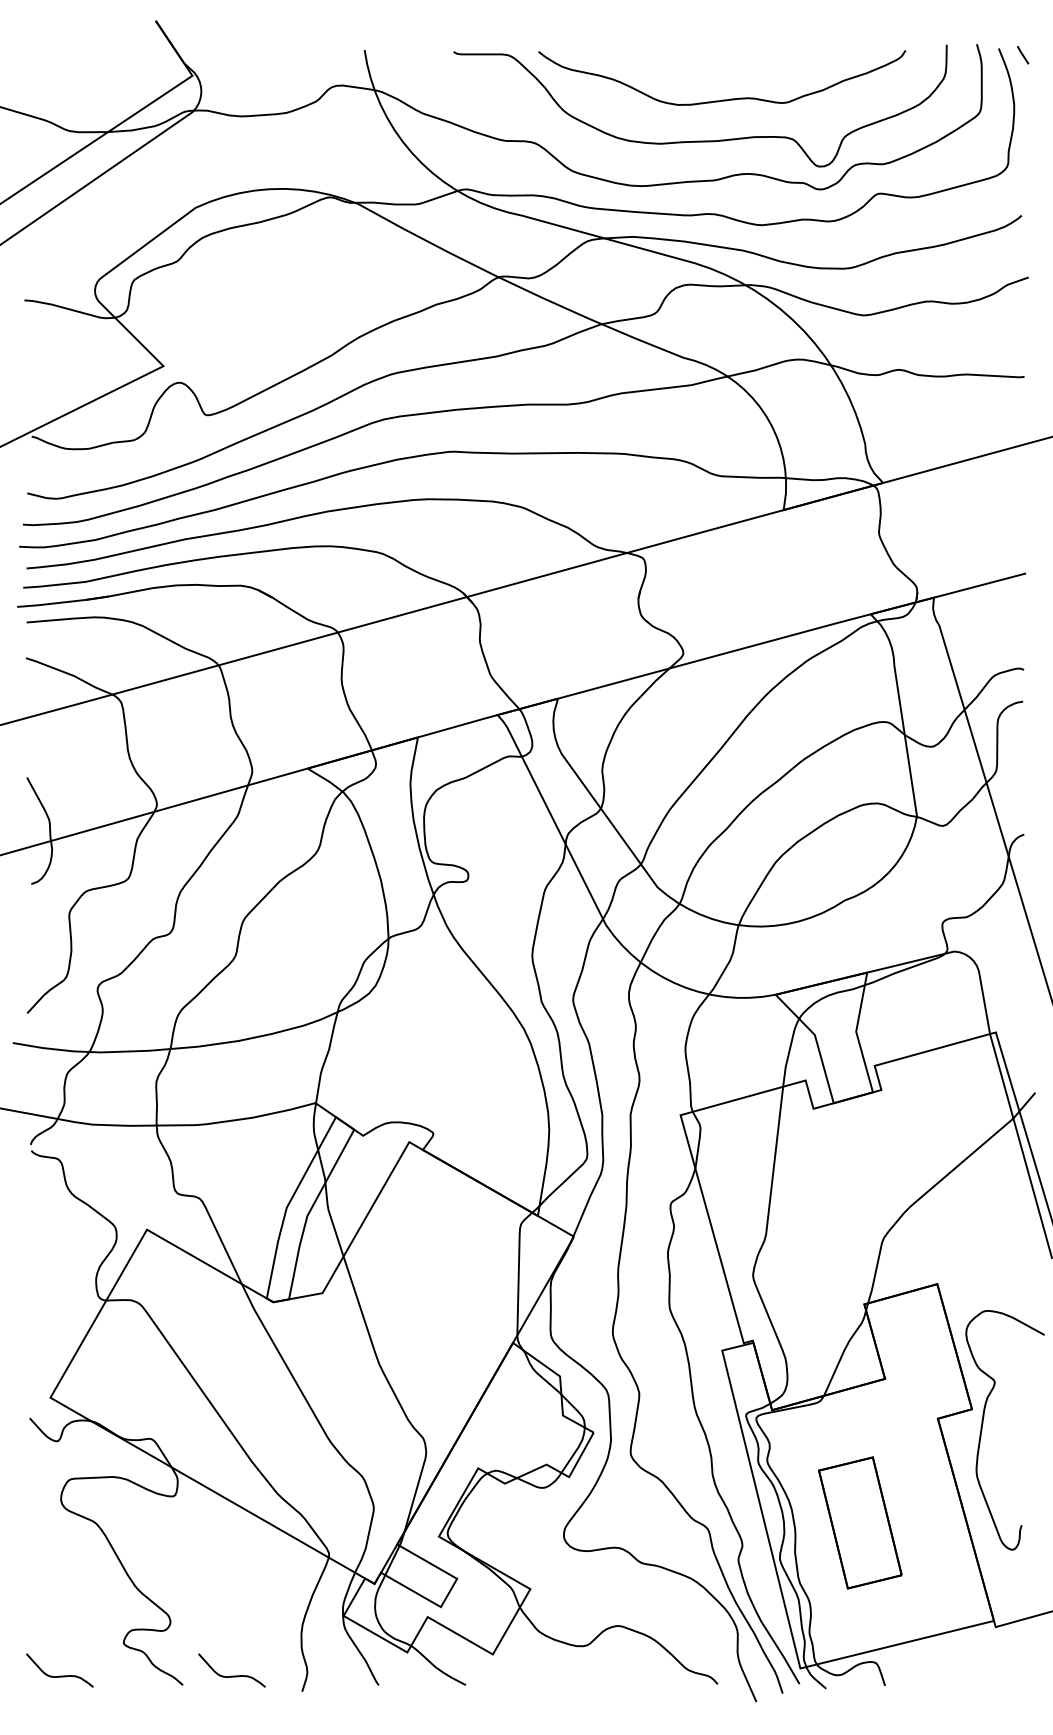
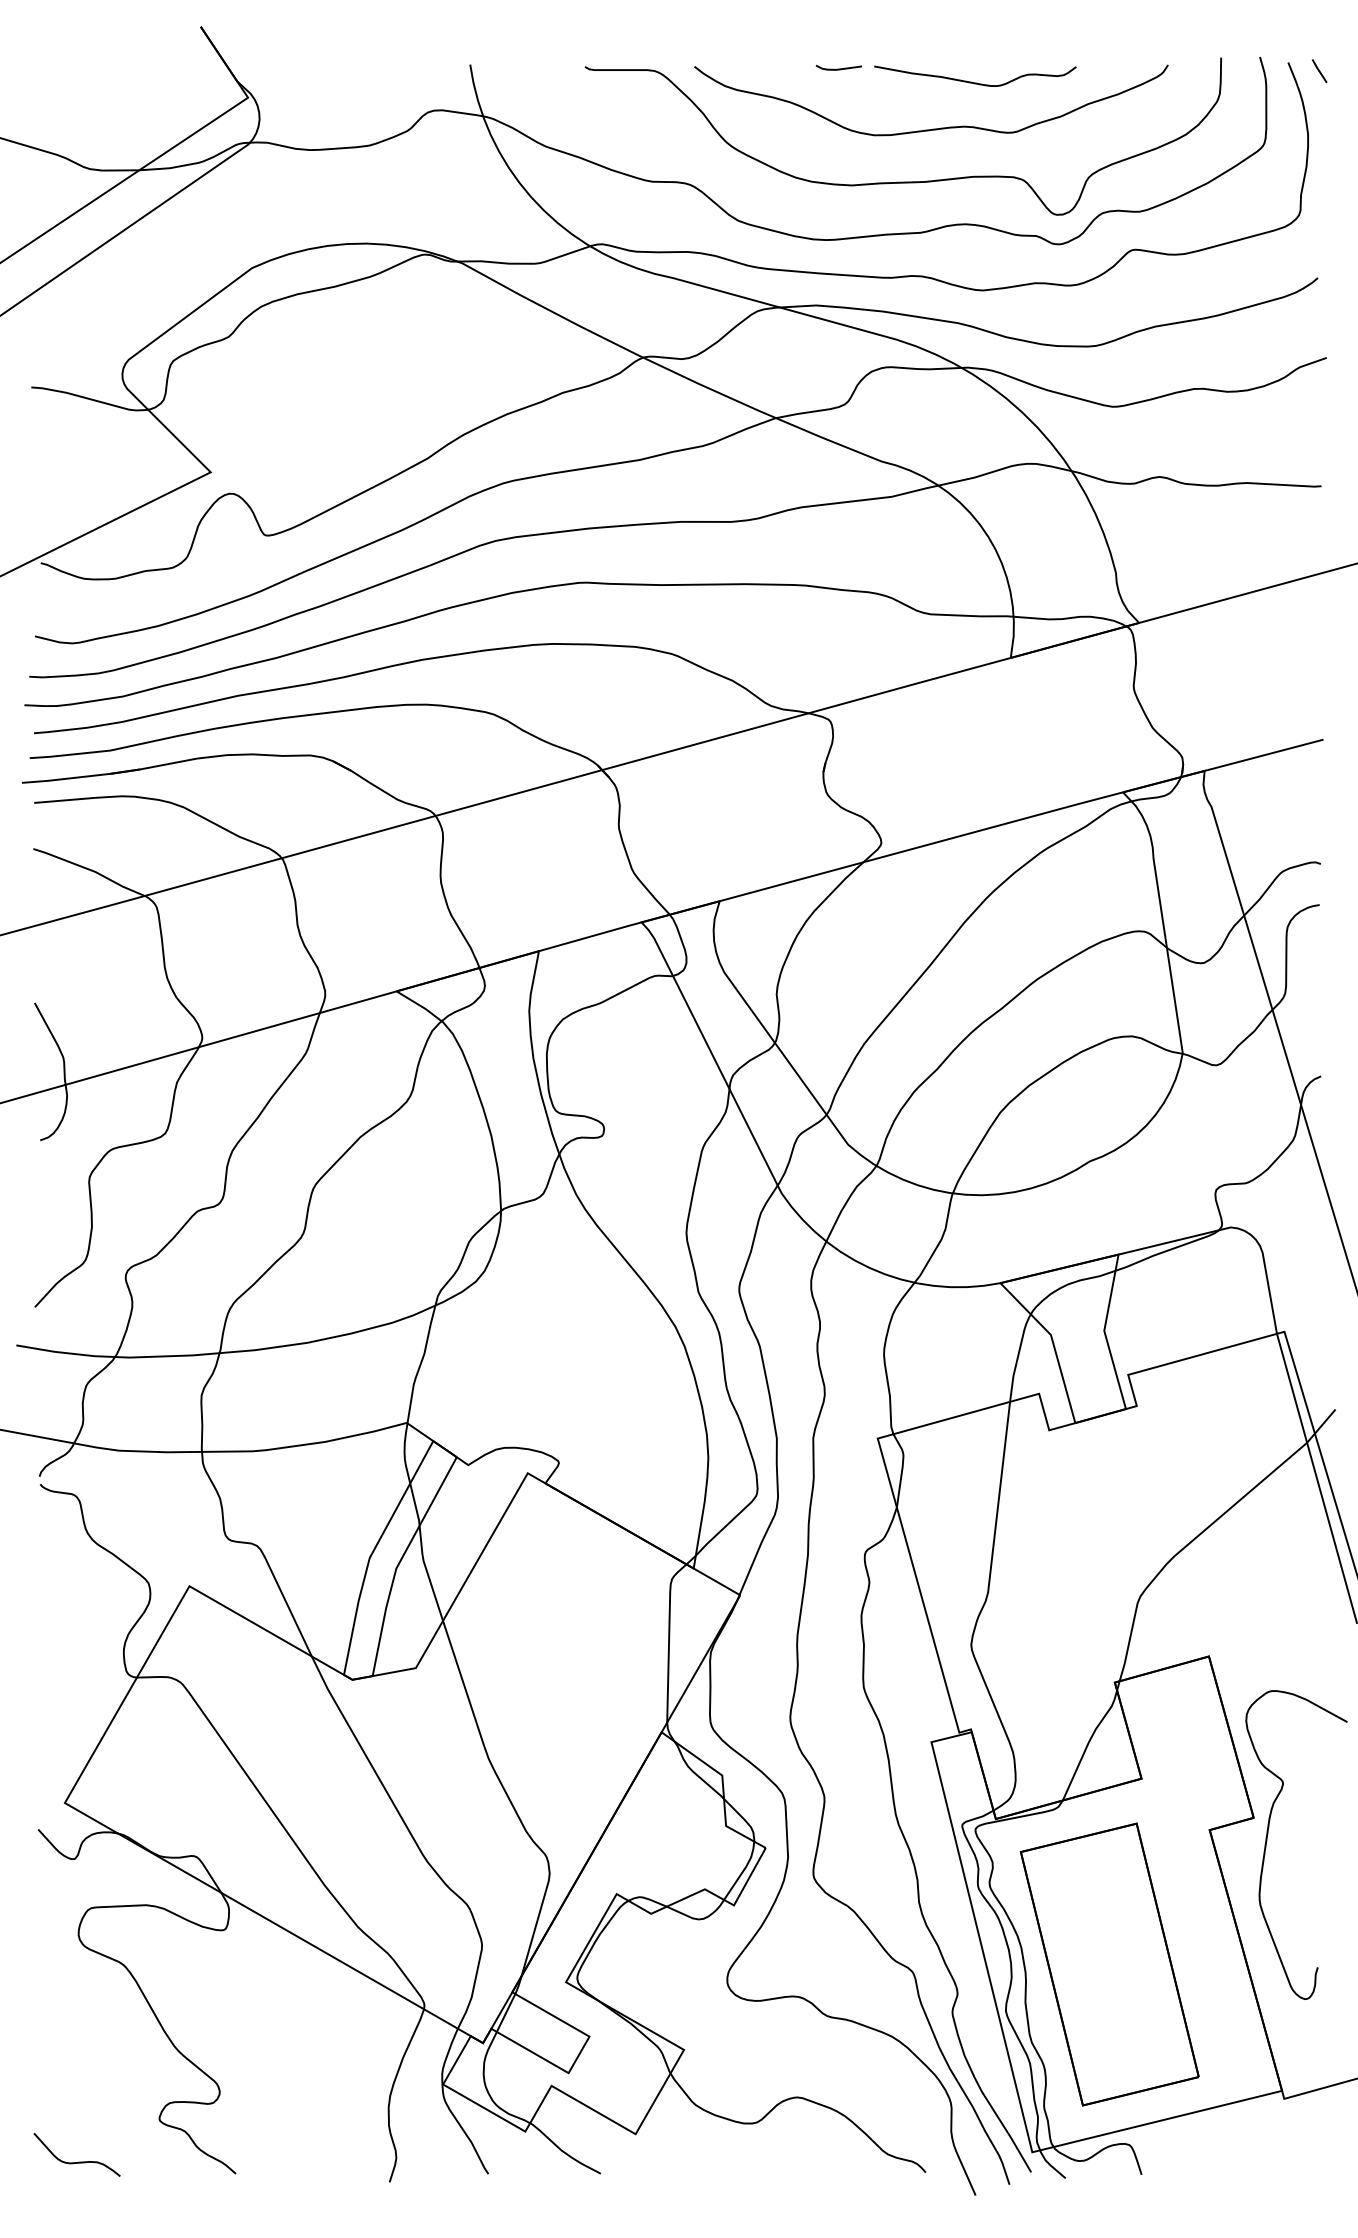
line: (650, 53) -> (838, 68), added
curve: (756, 64) -> (975, 82), added
part: (860, 1522) -> (1109, 1964), size x1.67
curve: (233, 1675) -> (300, 2161), removed

